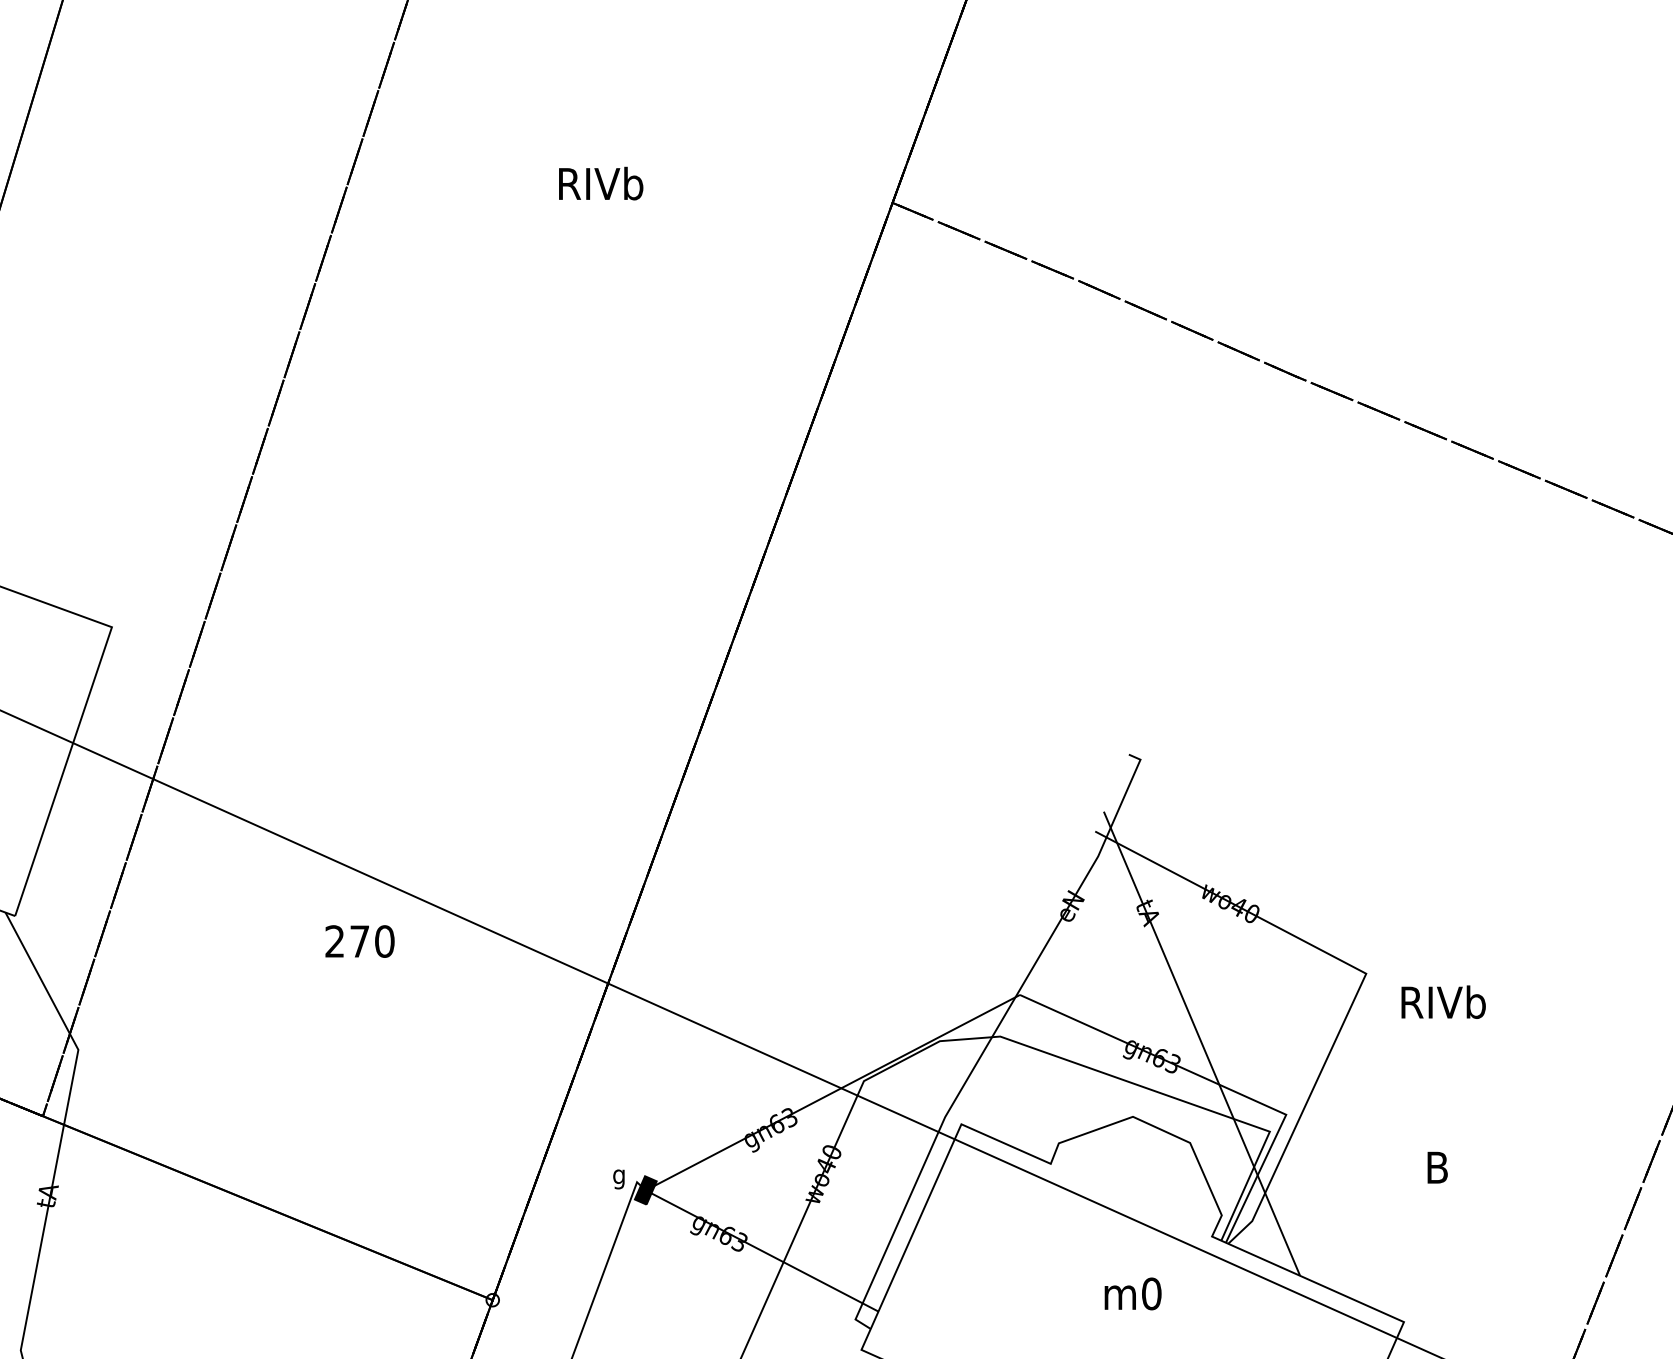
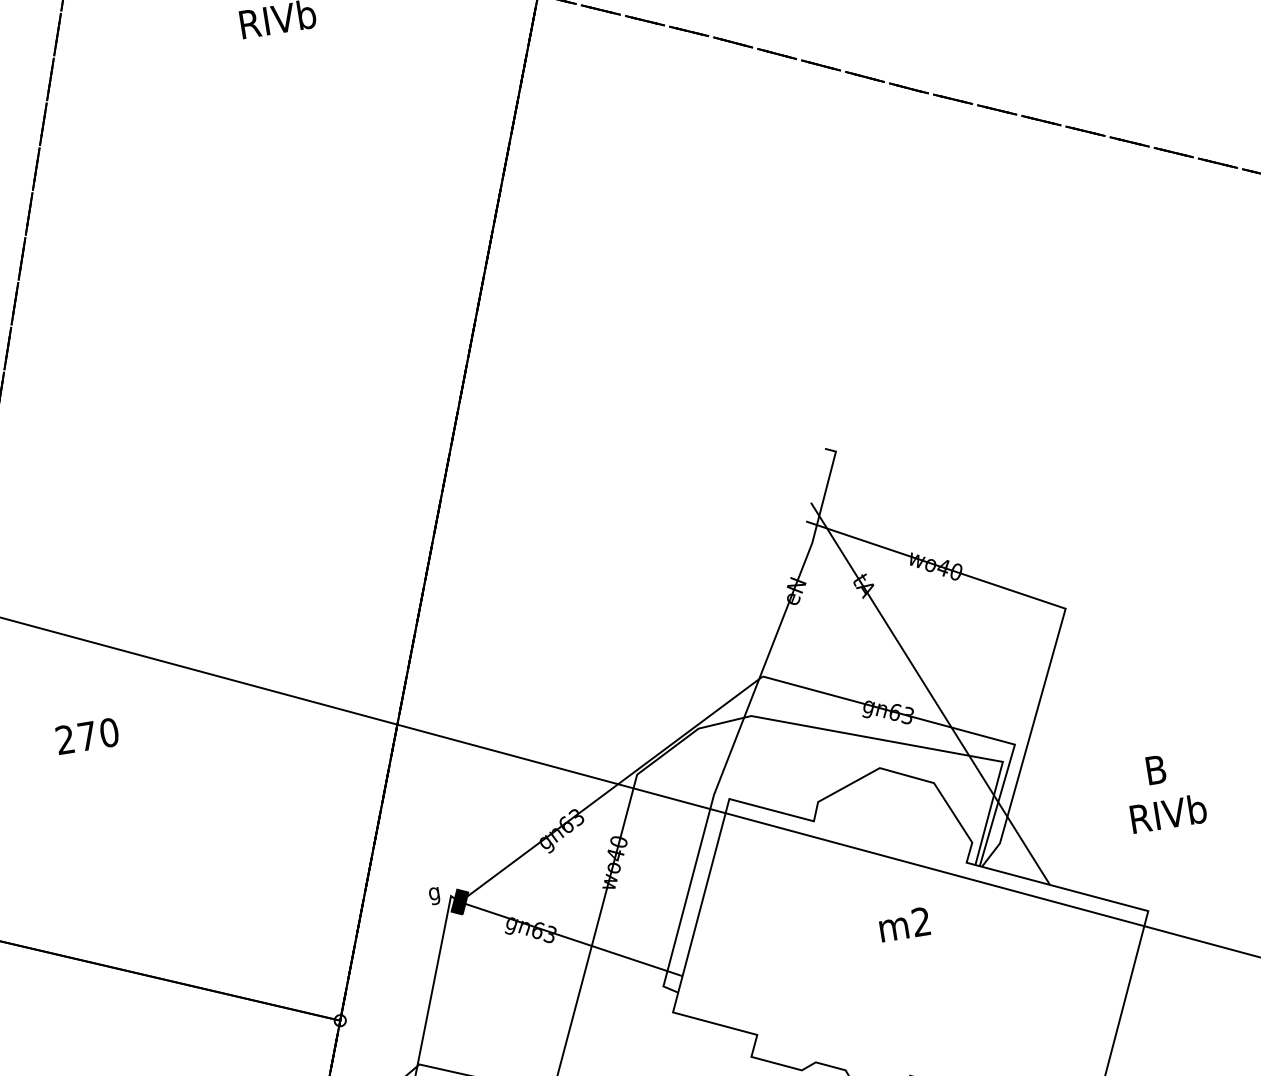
text: (359, 941) -> (87, 736), moved
text: (1443, 1001) -> (1168, 813), moved
text: (1151, 1293) -> (921, 921), m0 -> m2

